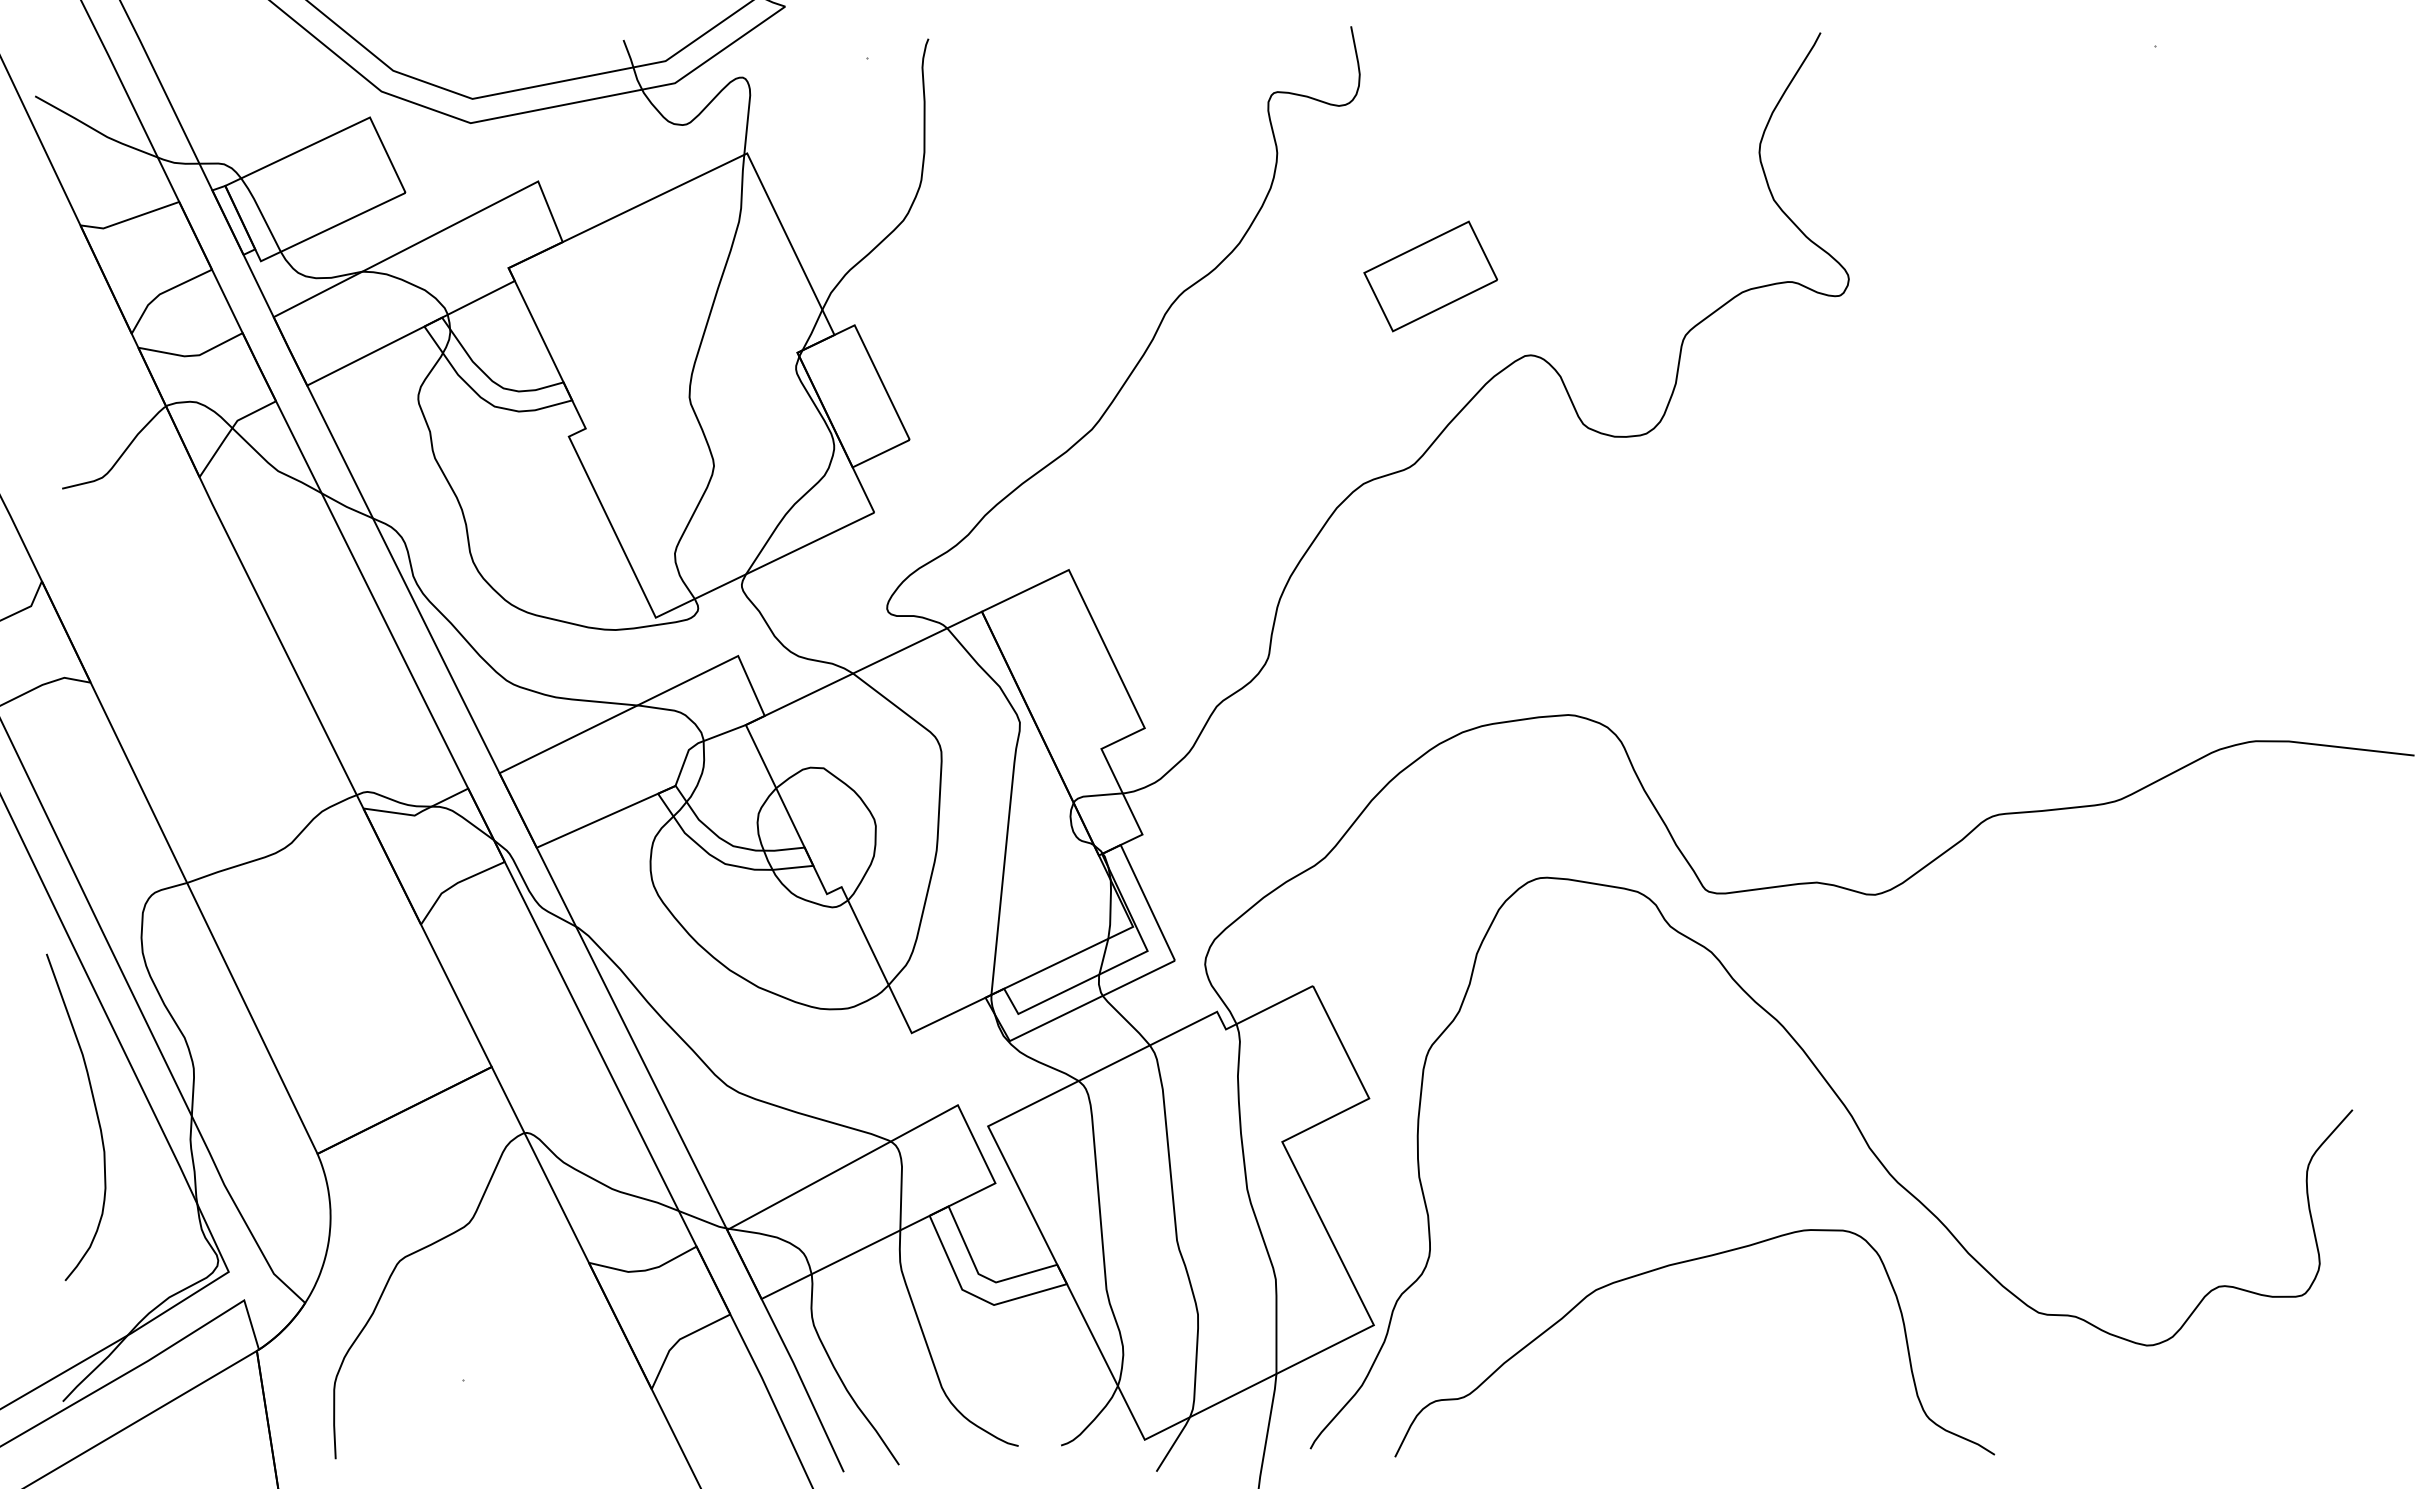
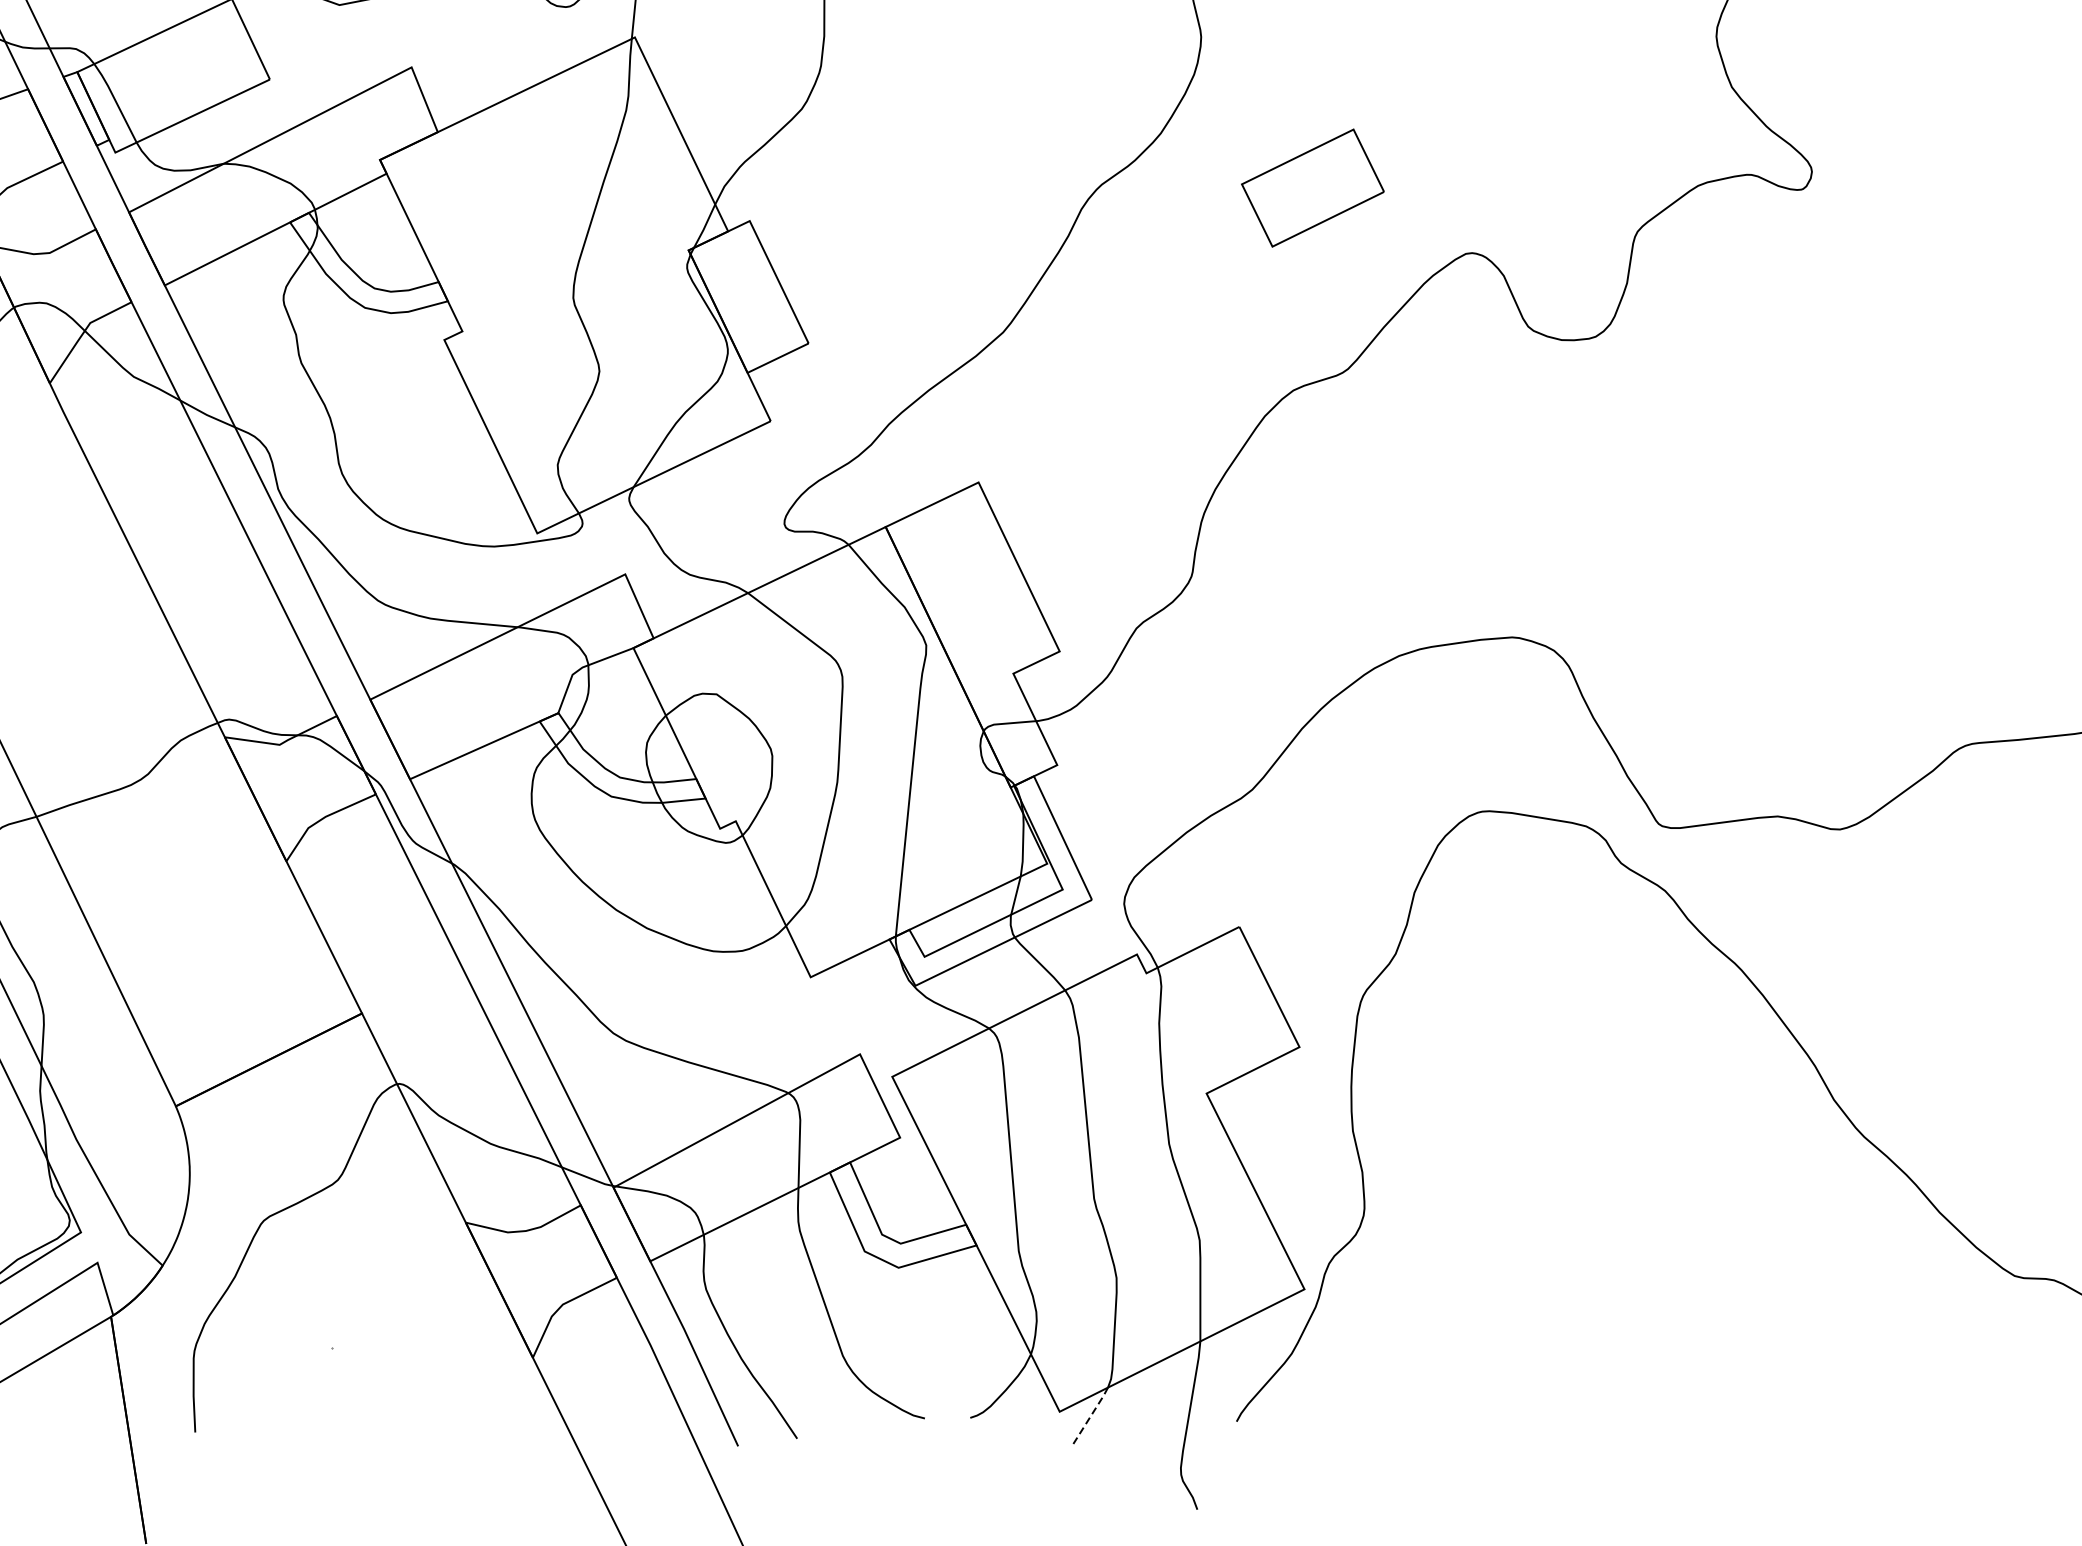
part: (1430, 276) -> (1312, 188), moved
curve: (1678, 1264) -> (1629, 1224), removed
line: (1173, 1444) -> (1090, 1416), solid -> dashed

